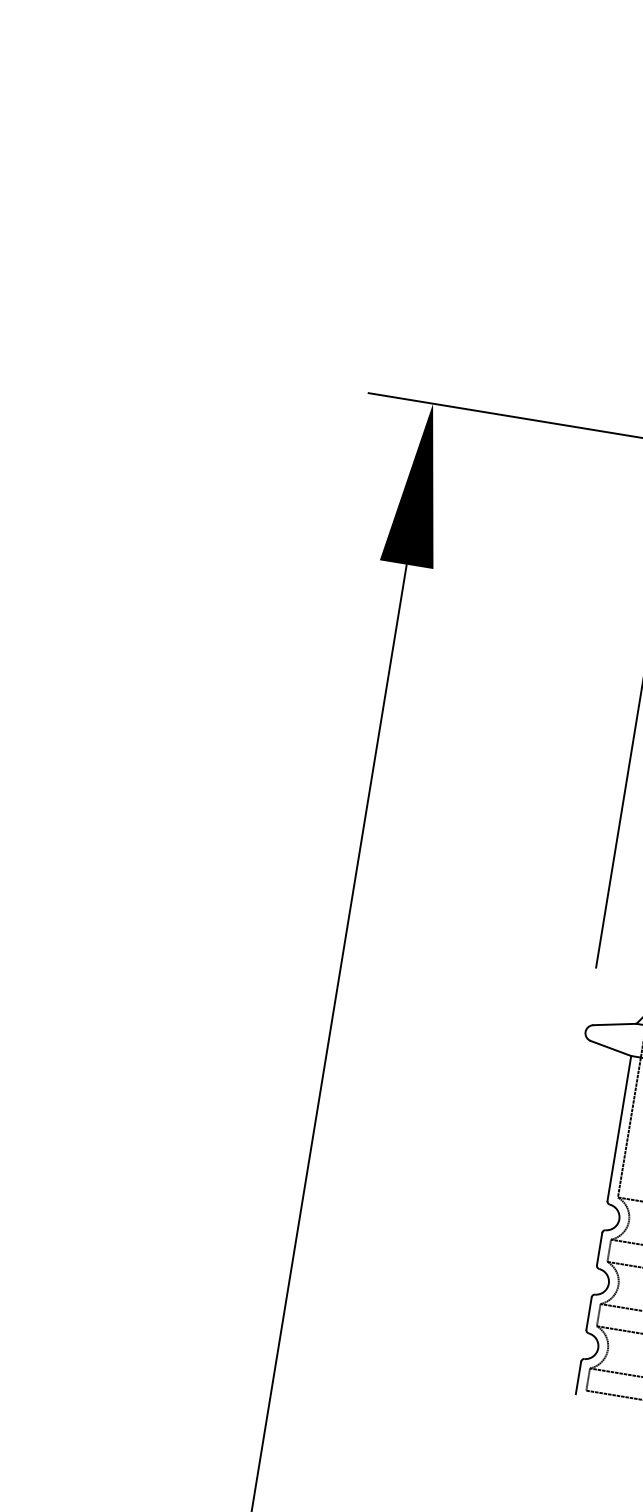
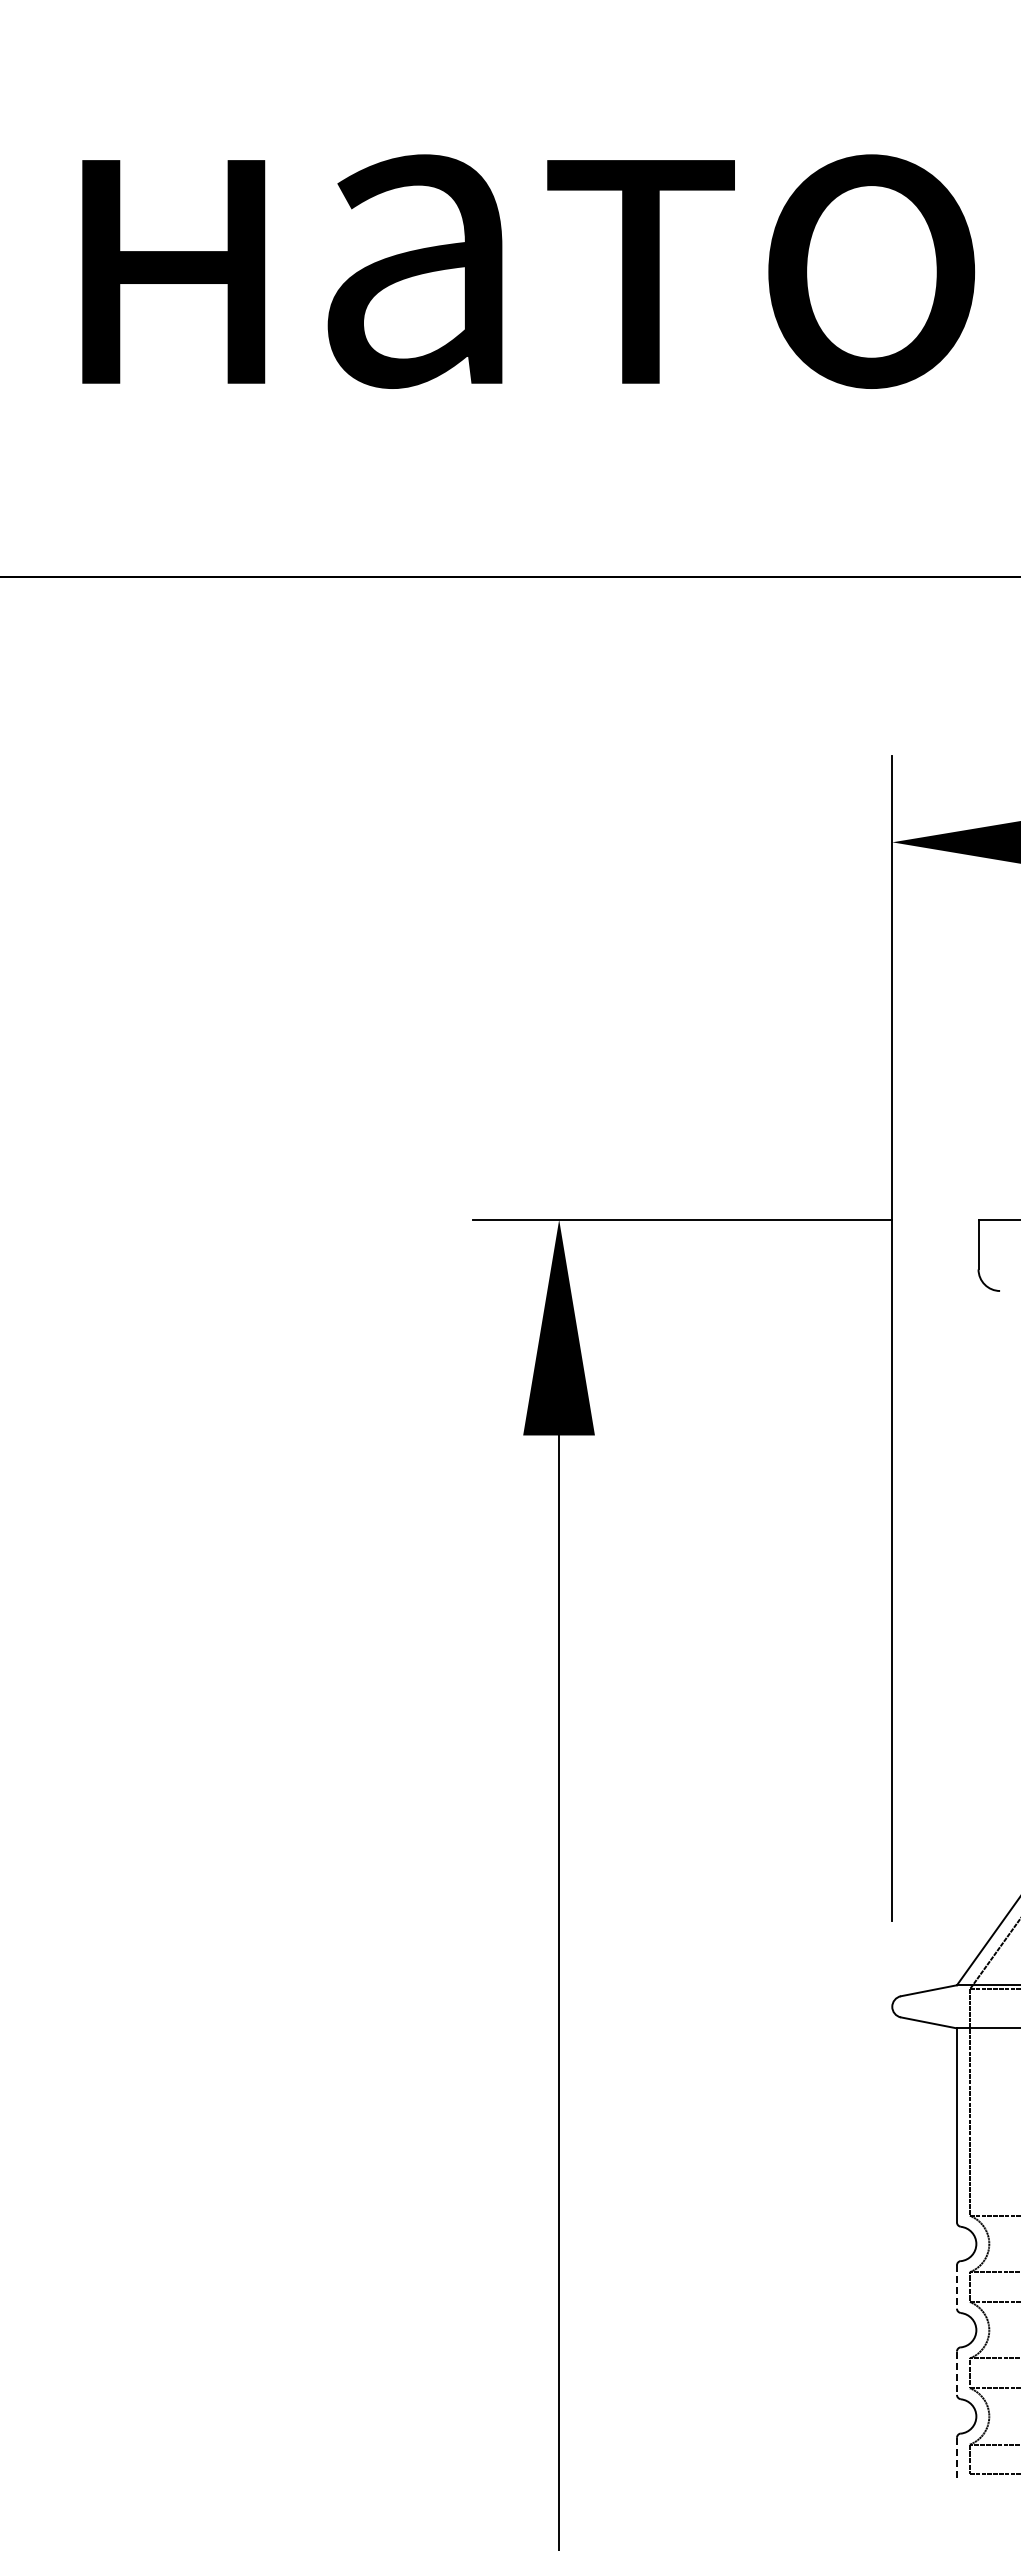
line: (599, 1249) -> (956, 2287), solid -> dashed
line: (588, 1313) -> (956, 2373), solid -> dashed
line: (578, 1377) -> (956, 2459), solid -> dashed

